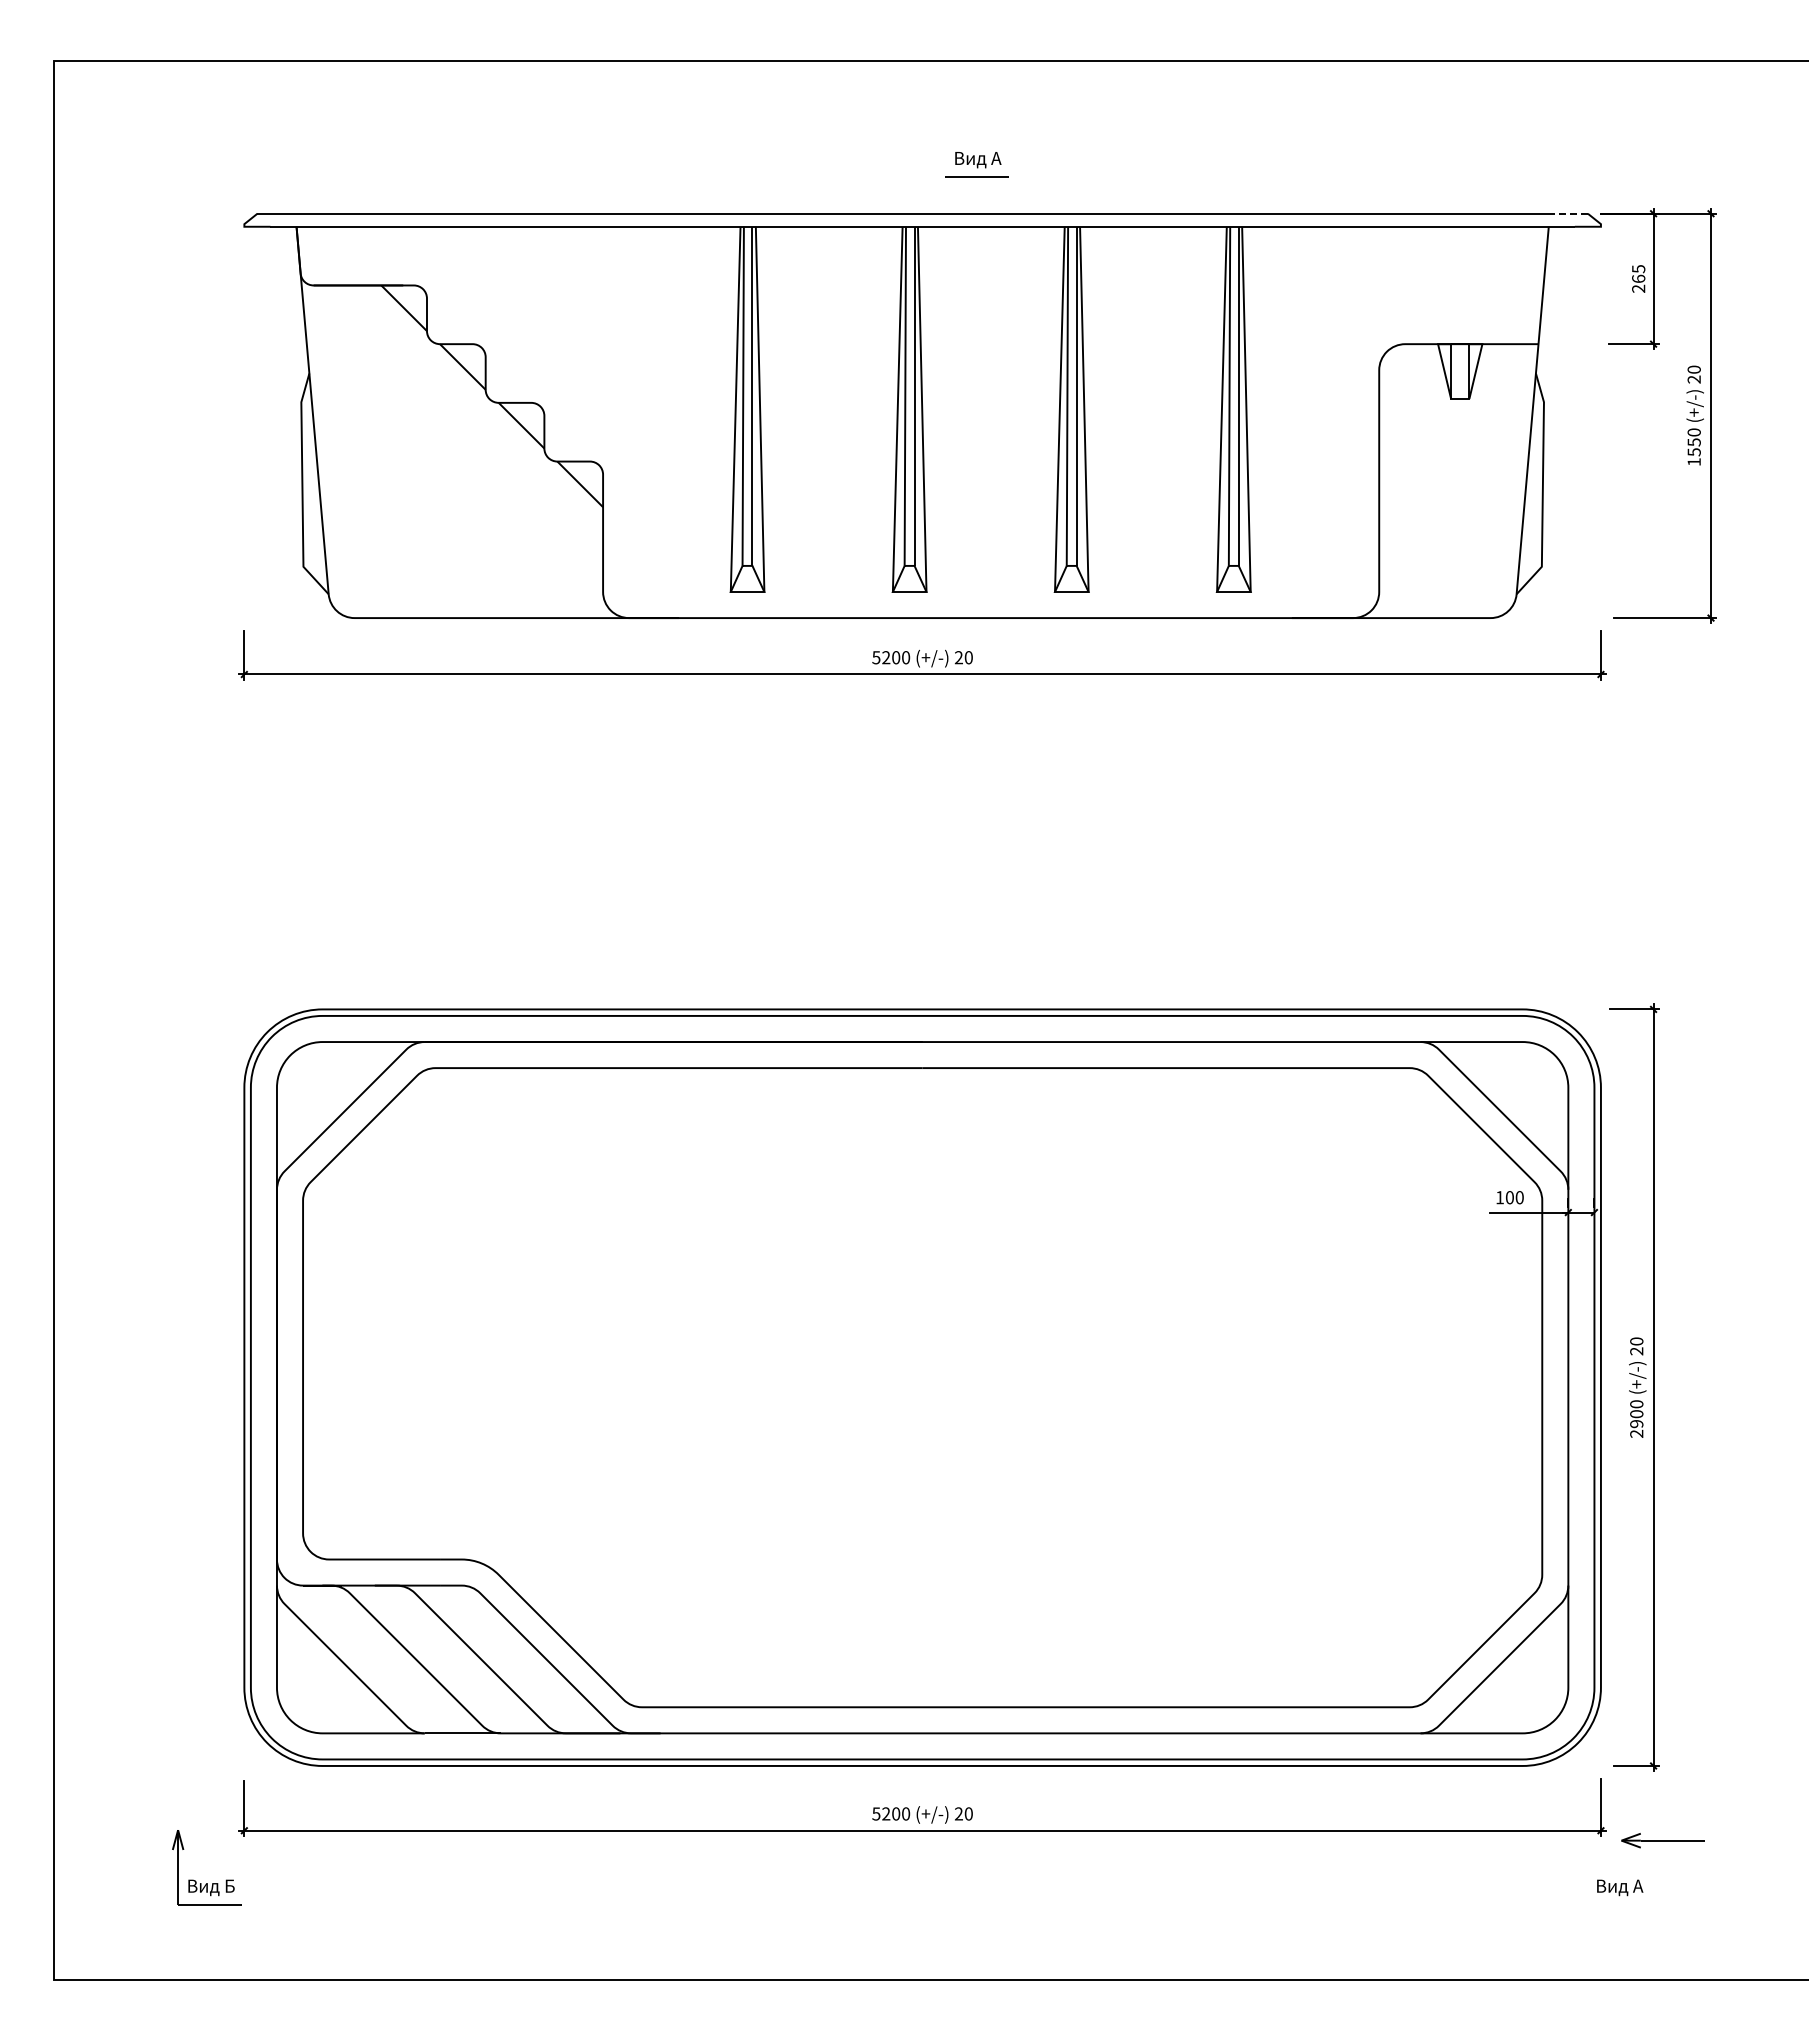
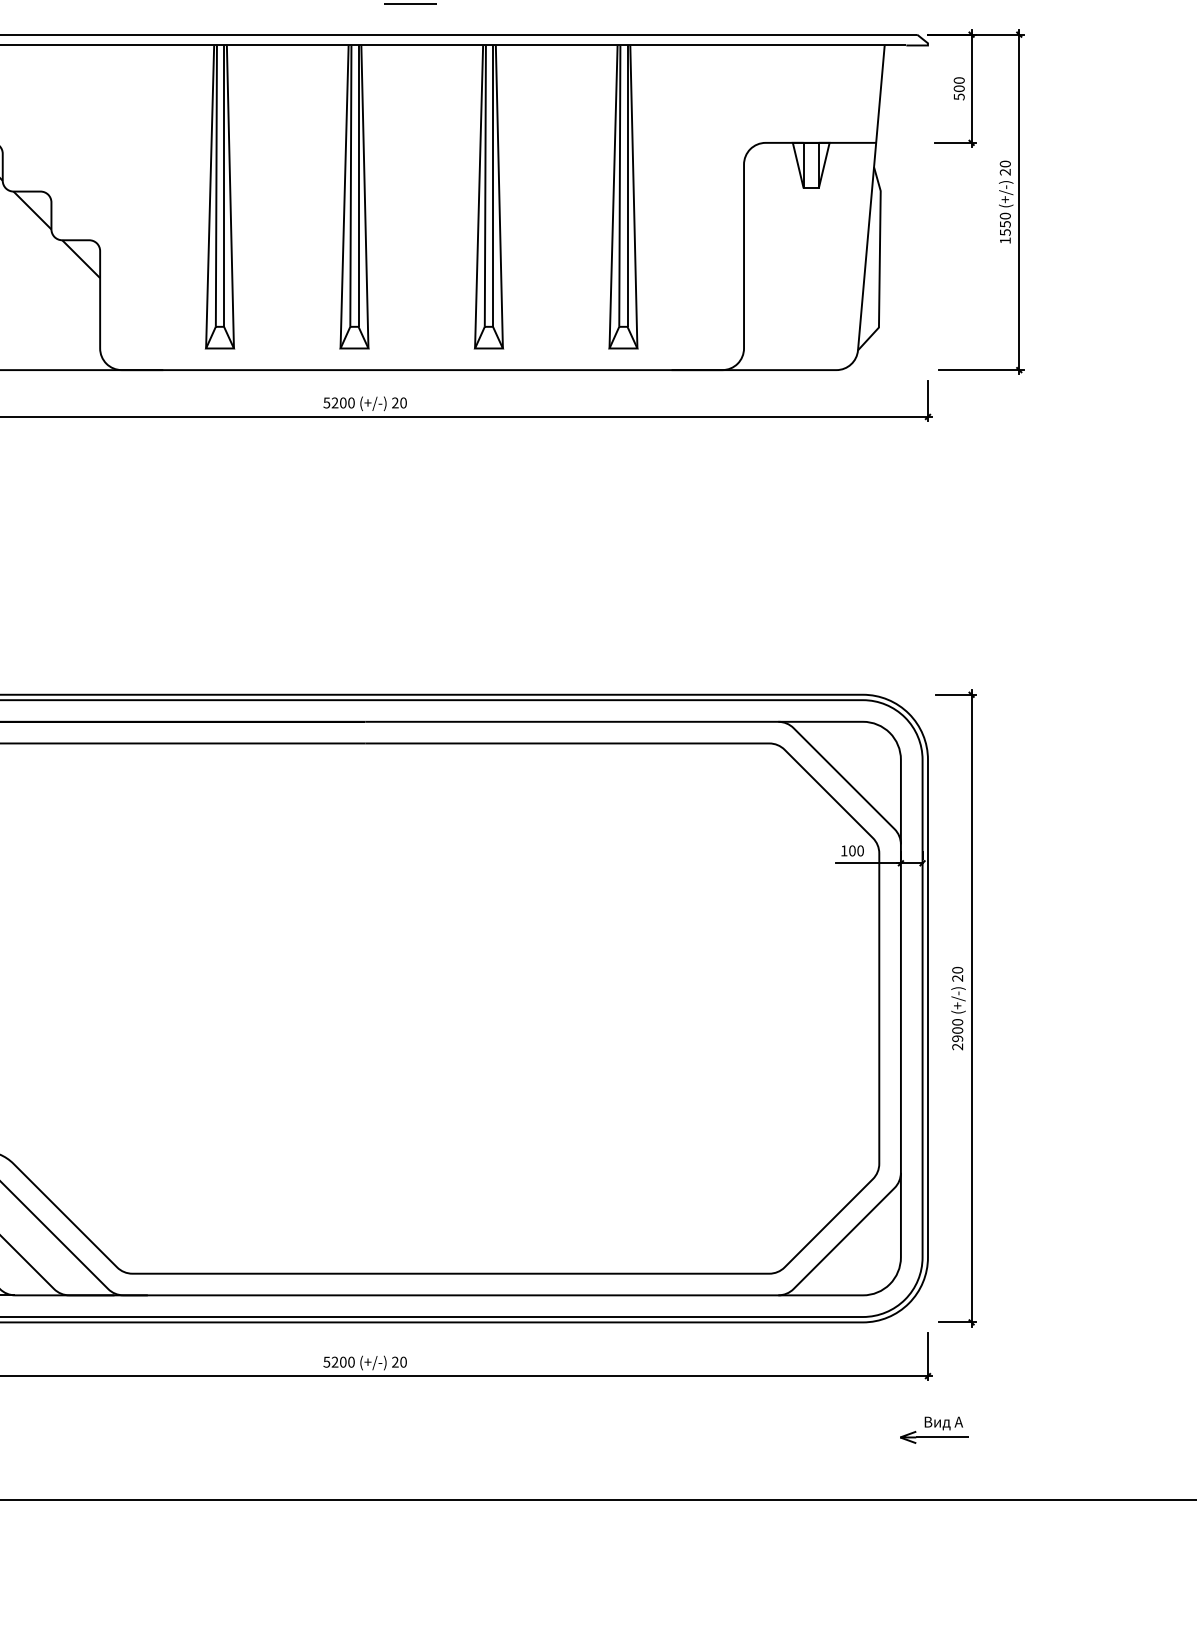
line: (1568, 213) -> (901, 34), dashed -> solid
text: (1638, 278) -> (959, 88), 265 -> 500
part: (1662, 1840) -> (934, 1437), moved

